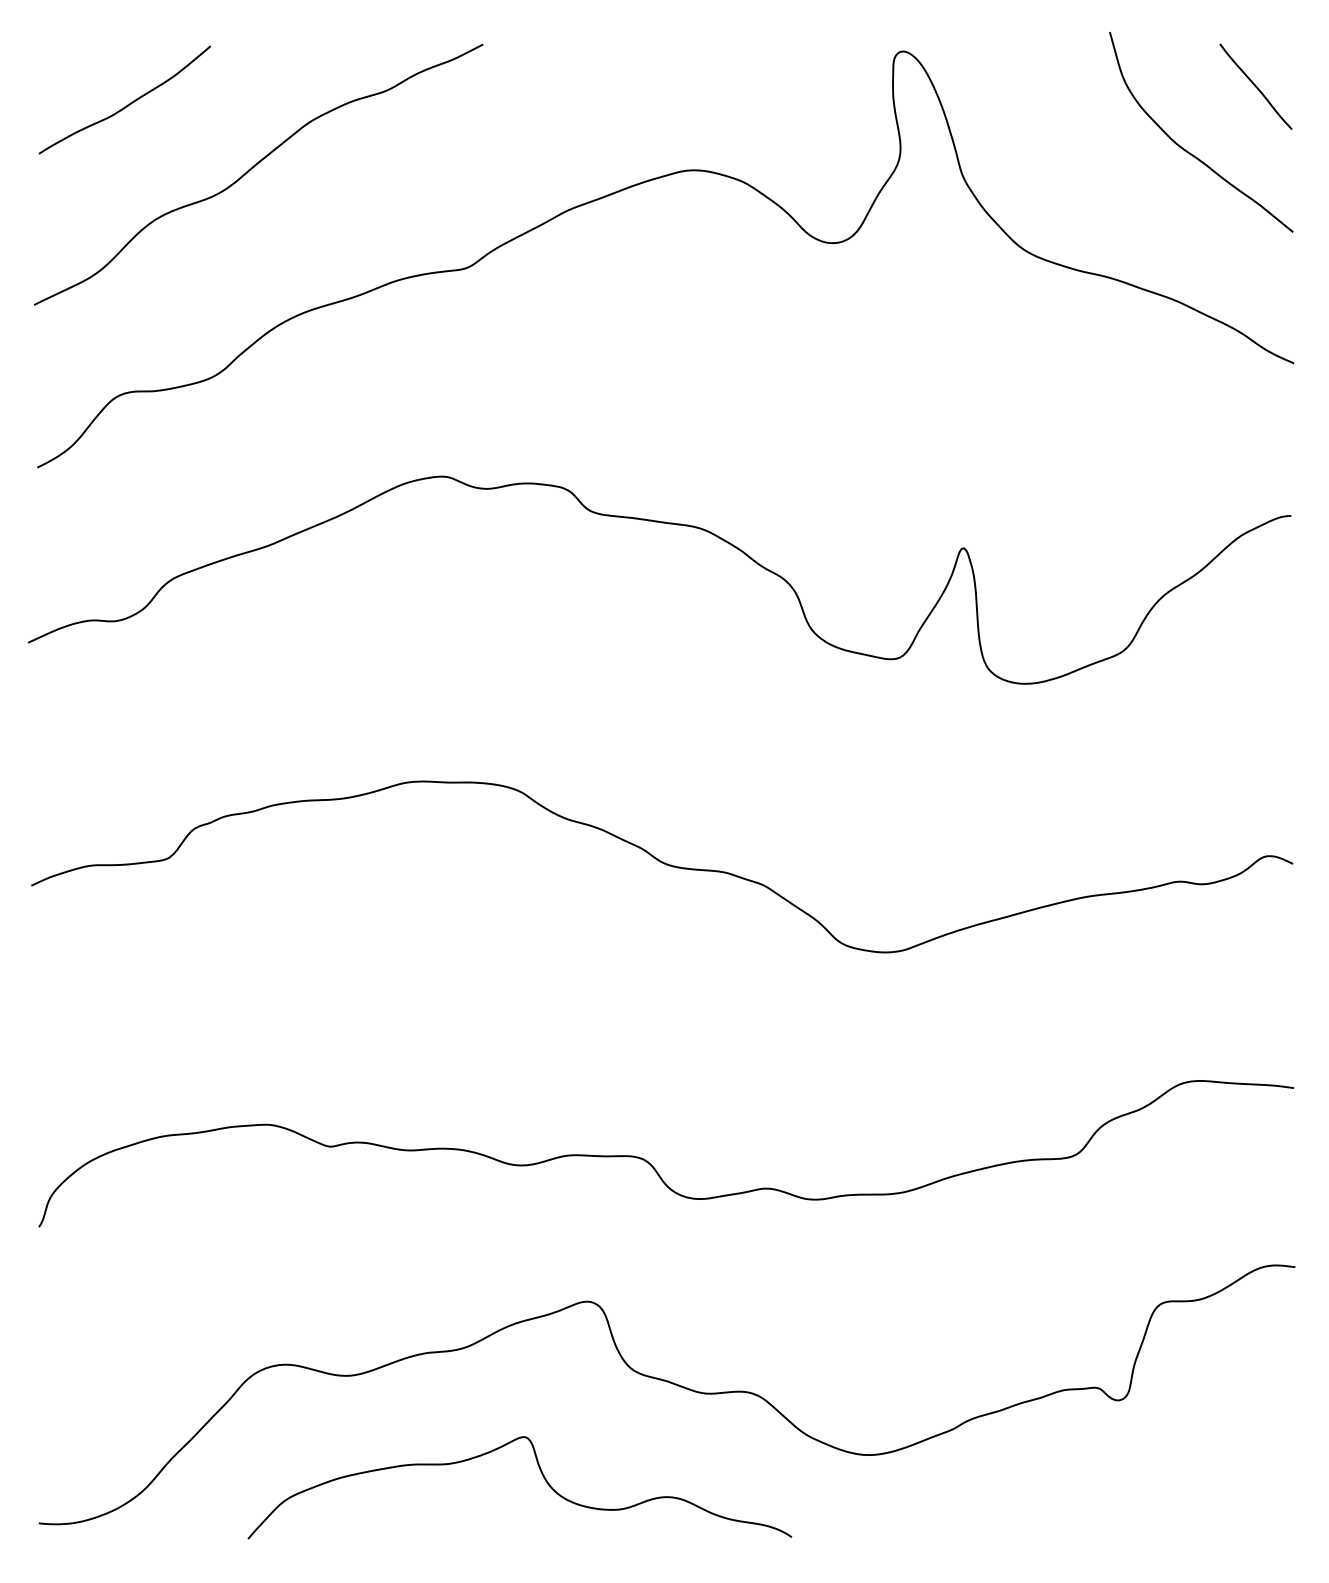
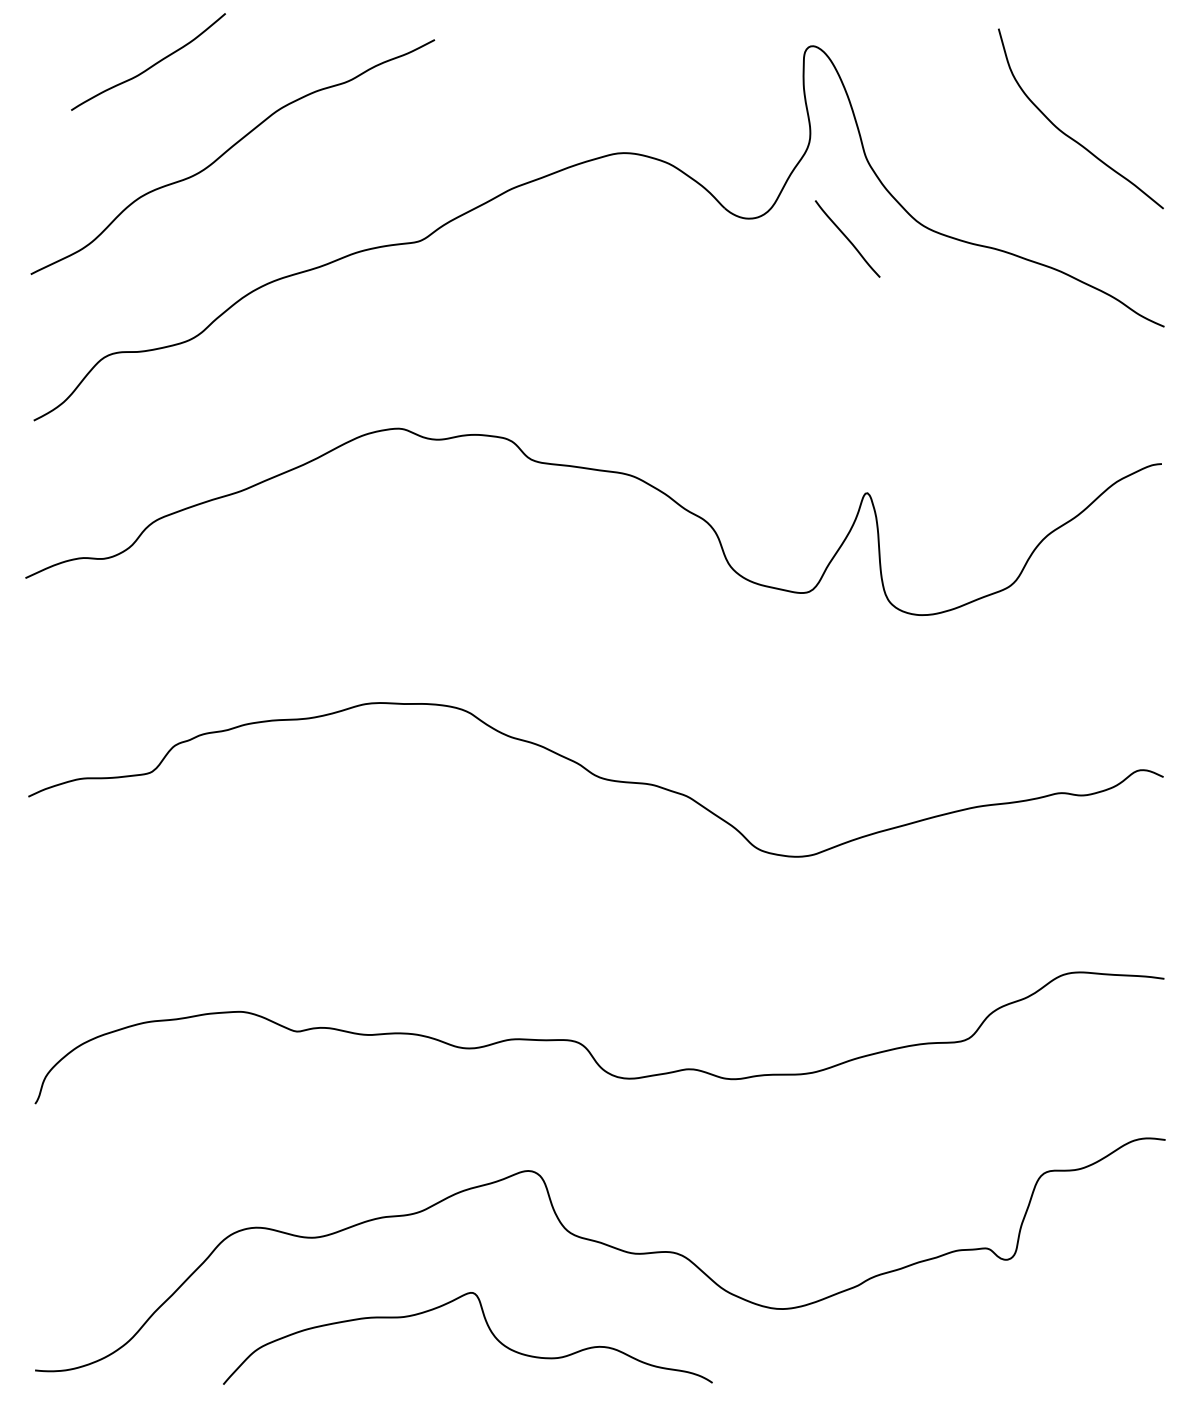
curve: (1255, 86) -> (847, 238), moved
curve: (127, 104) -> (150, 66), moved

